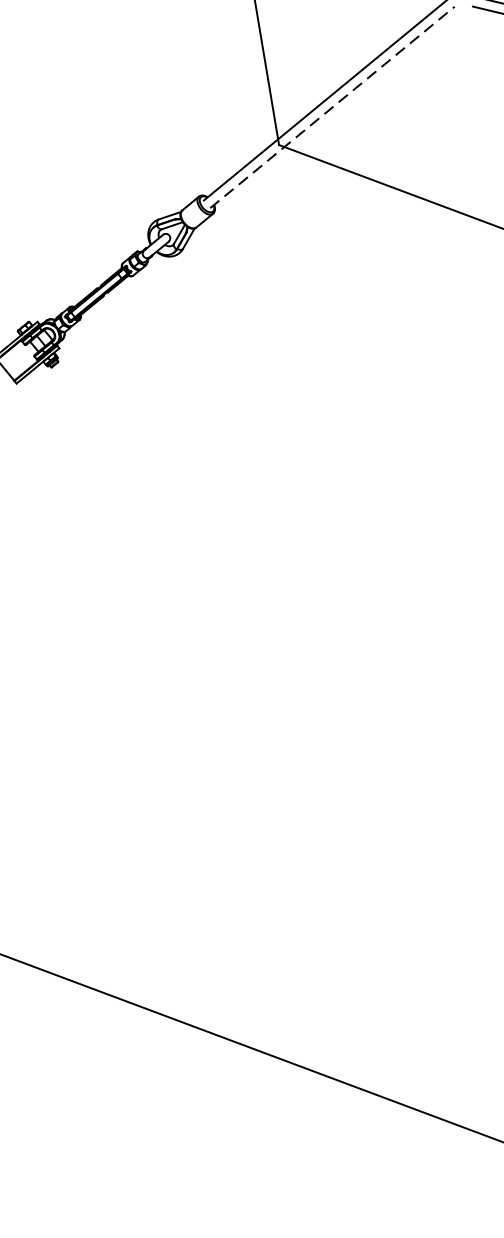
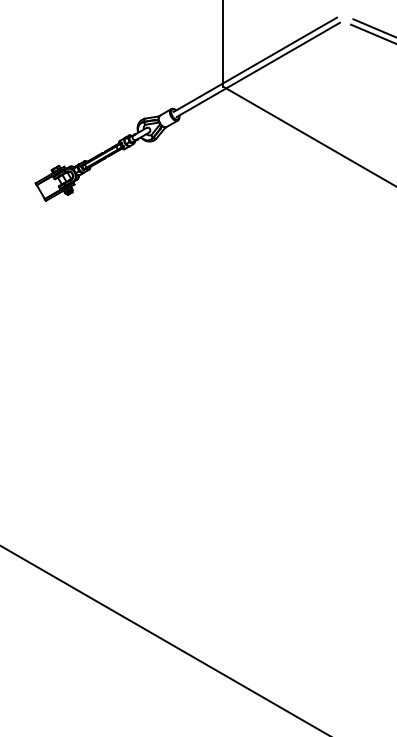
line: (332, 106) -> (258, 69), dashed -> solid

